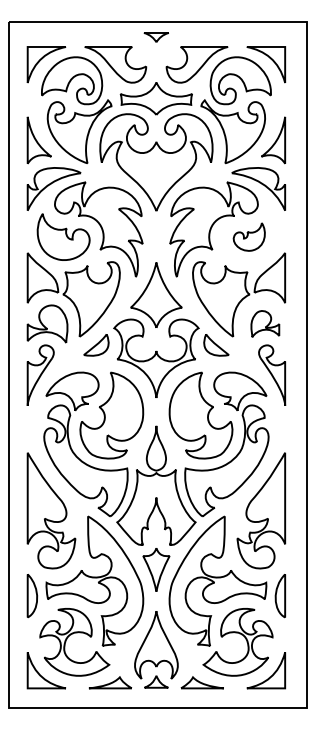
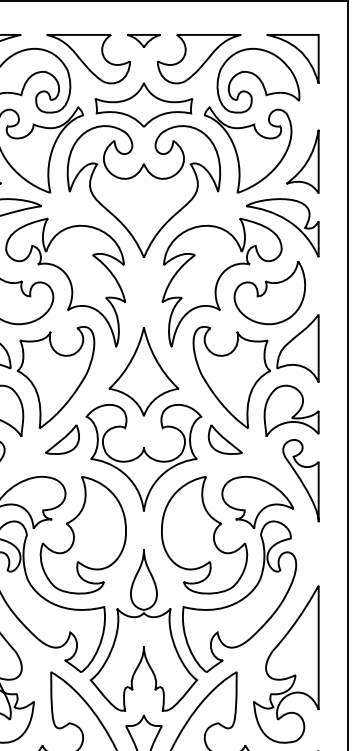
part: (155, 37) -> (142, 41), moved
part: (249, 236) -> (270, 292), size x1.67
part: (265, 323) -> (291, 410), size x1.43

